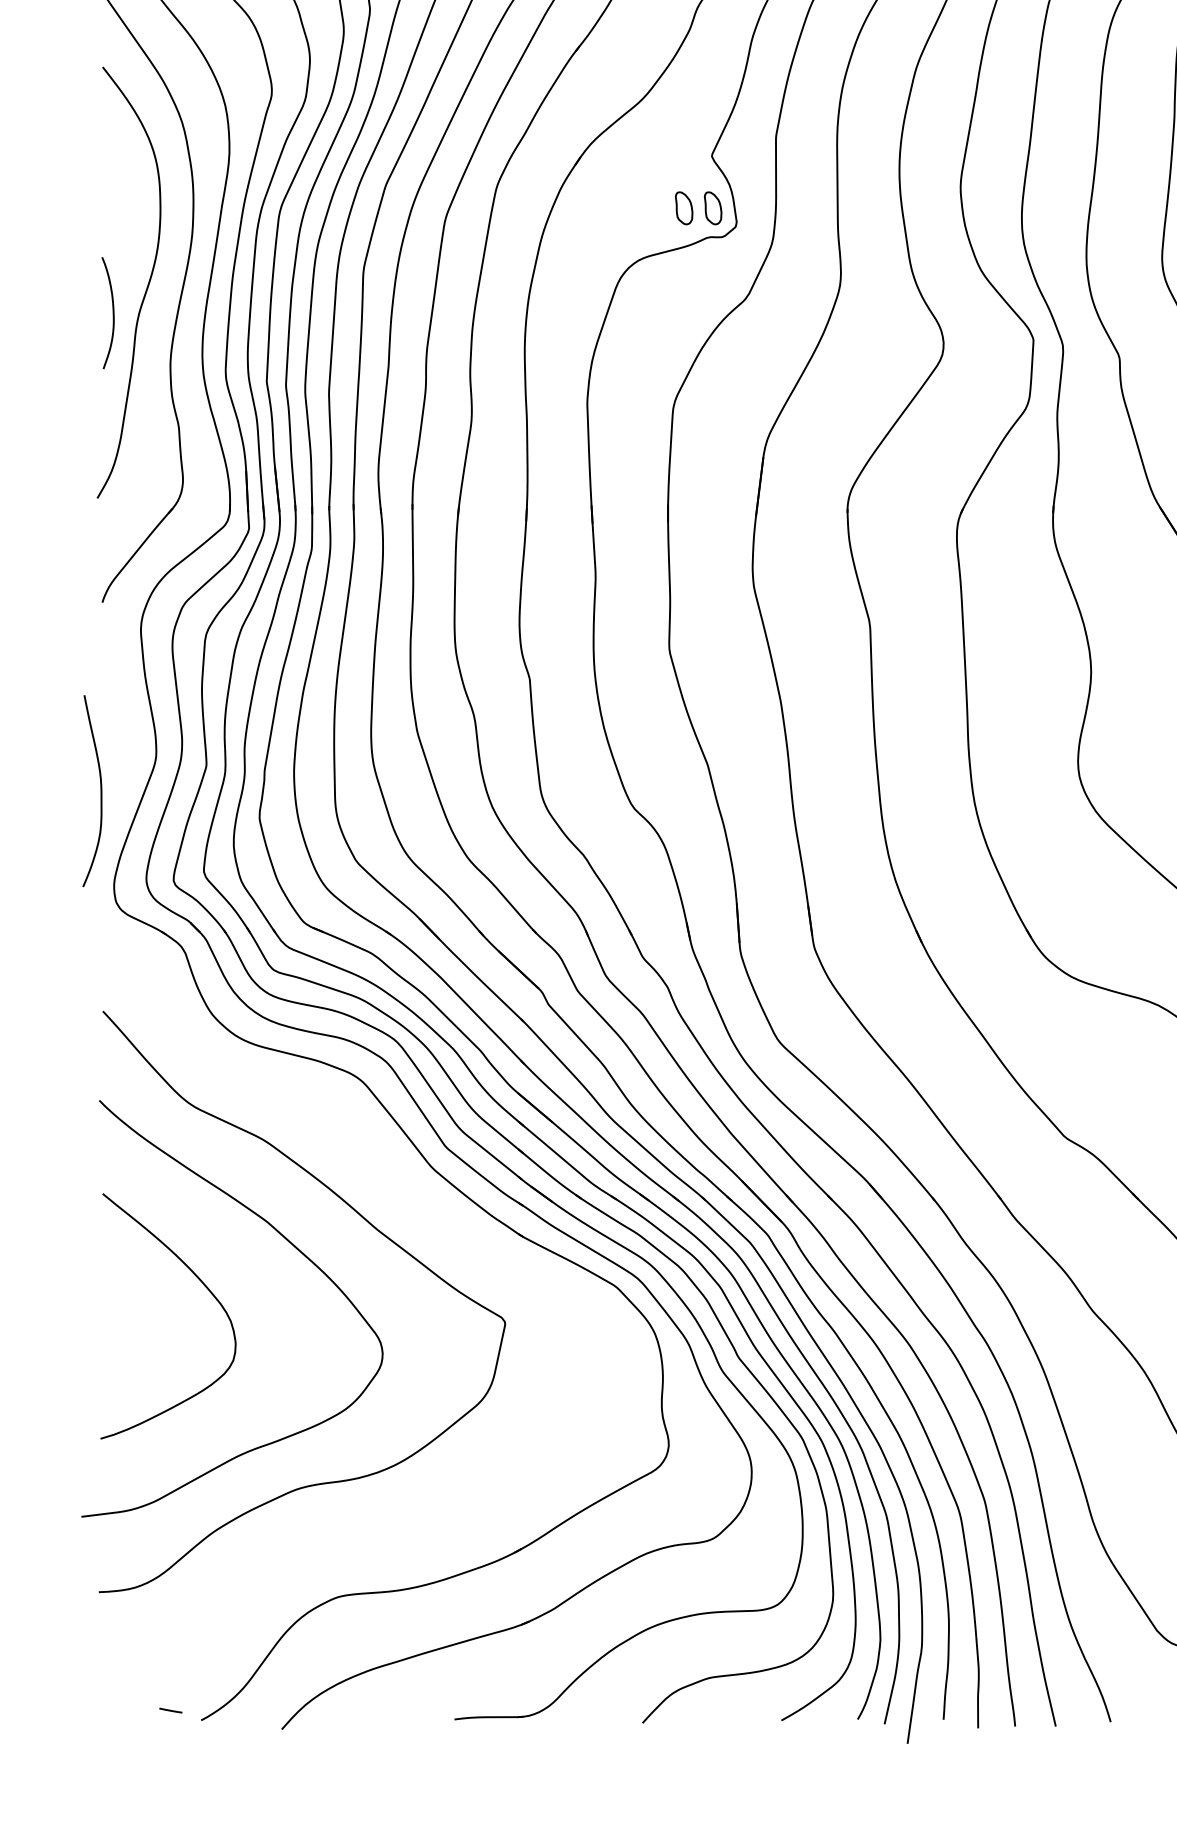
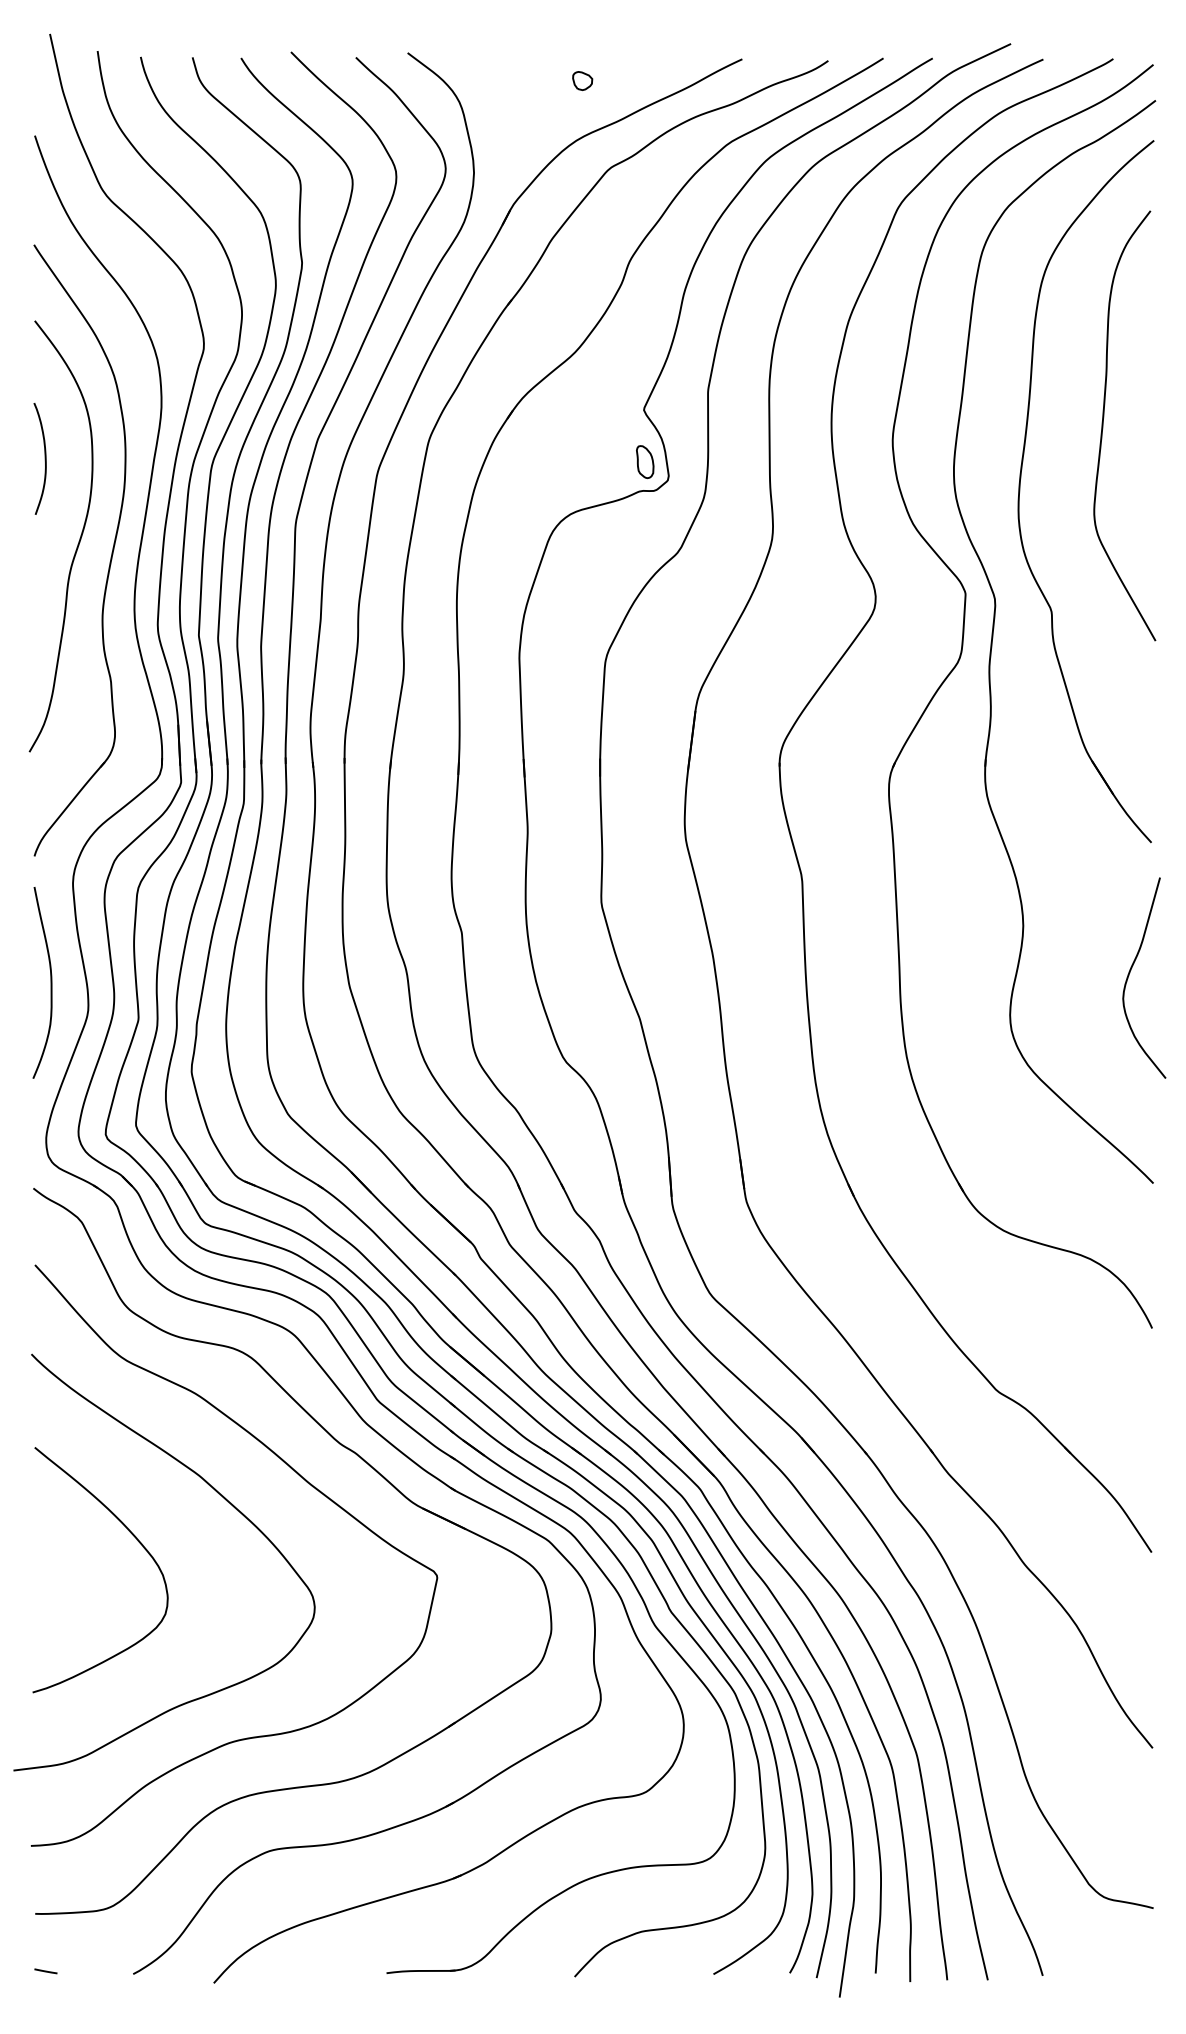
part: (684, 207) -> (616, 461), removed
curve: (112, 312) -> (44, 458), moved
curve: (100, 790) -> (50, 982), moved
part: (438, 1213) -> (370, 1467), added
line: (170, 1710) -> (45, 1971), moved

